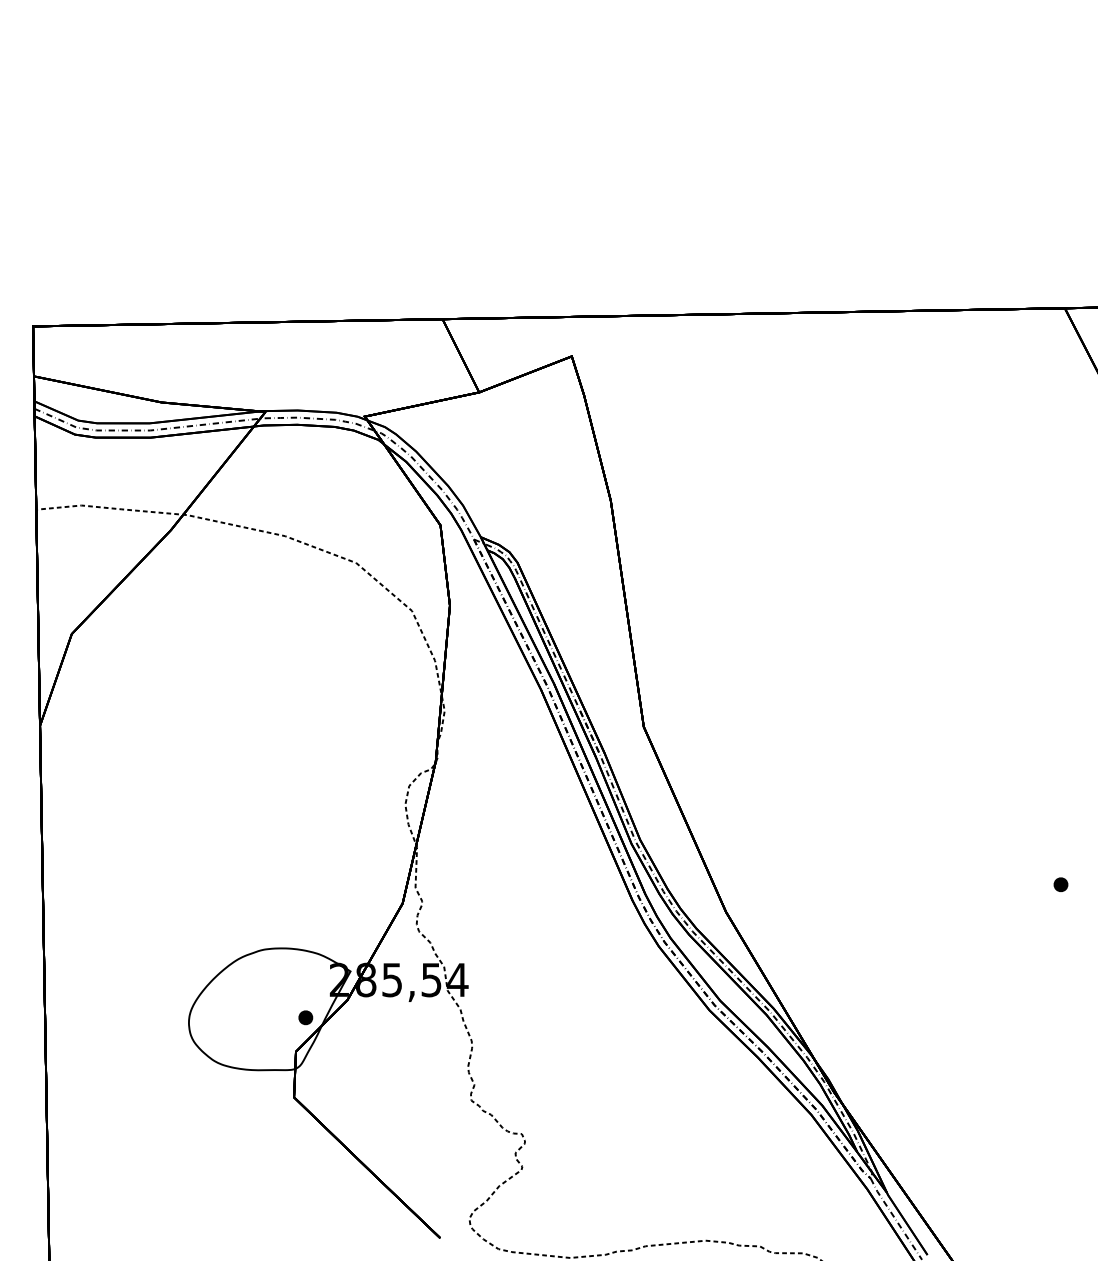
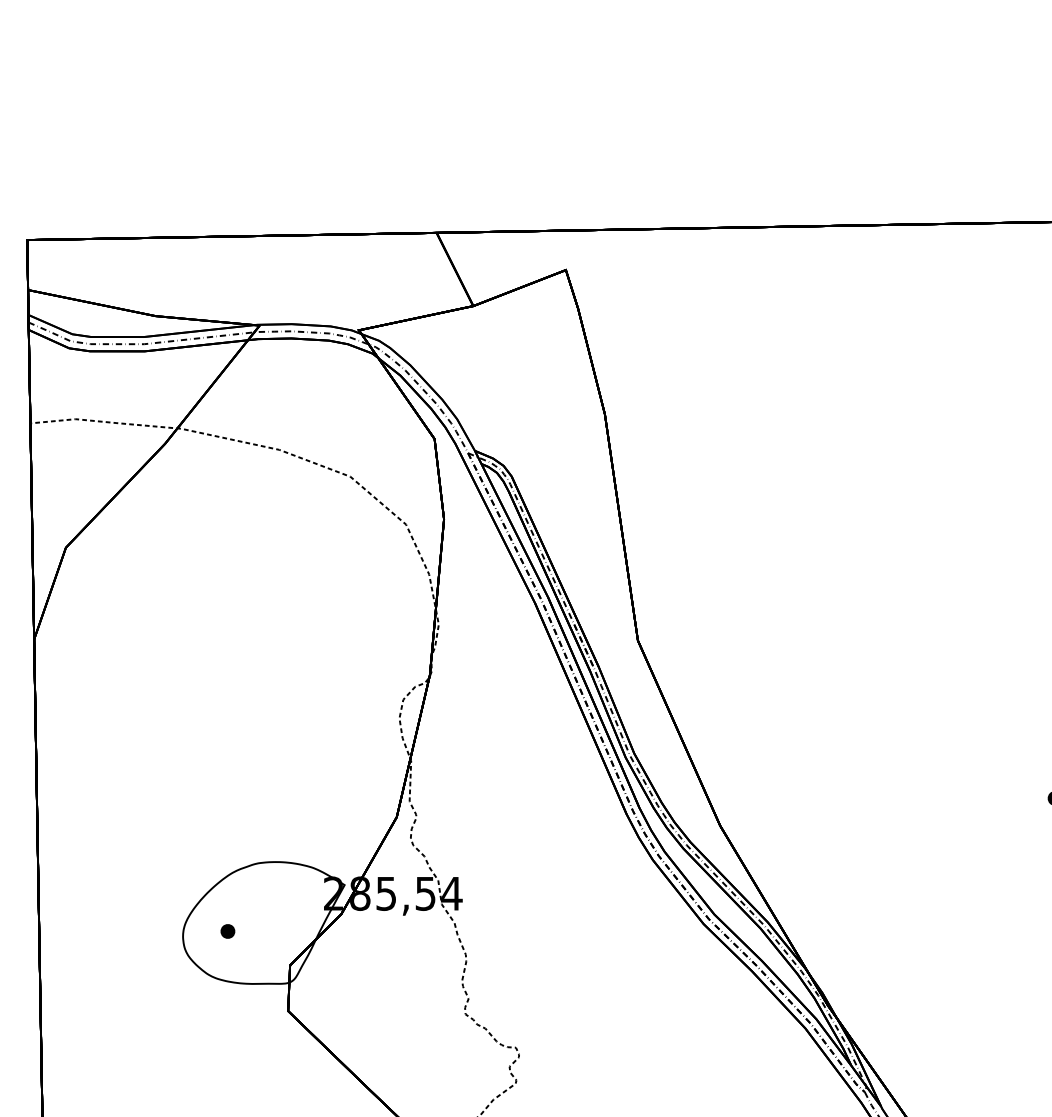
part: (305, 1017) -> (227, 931), moved

